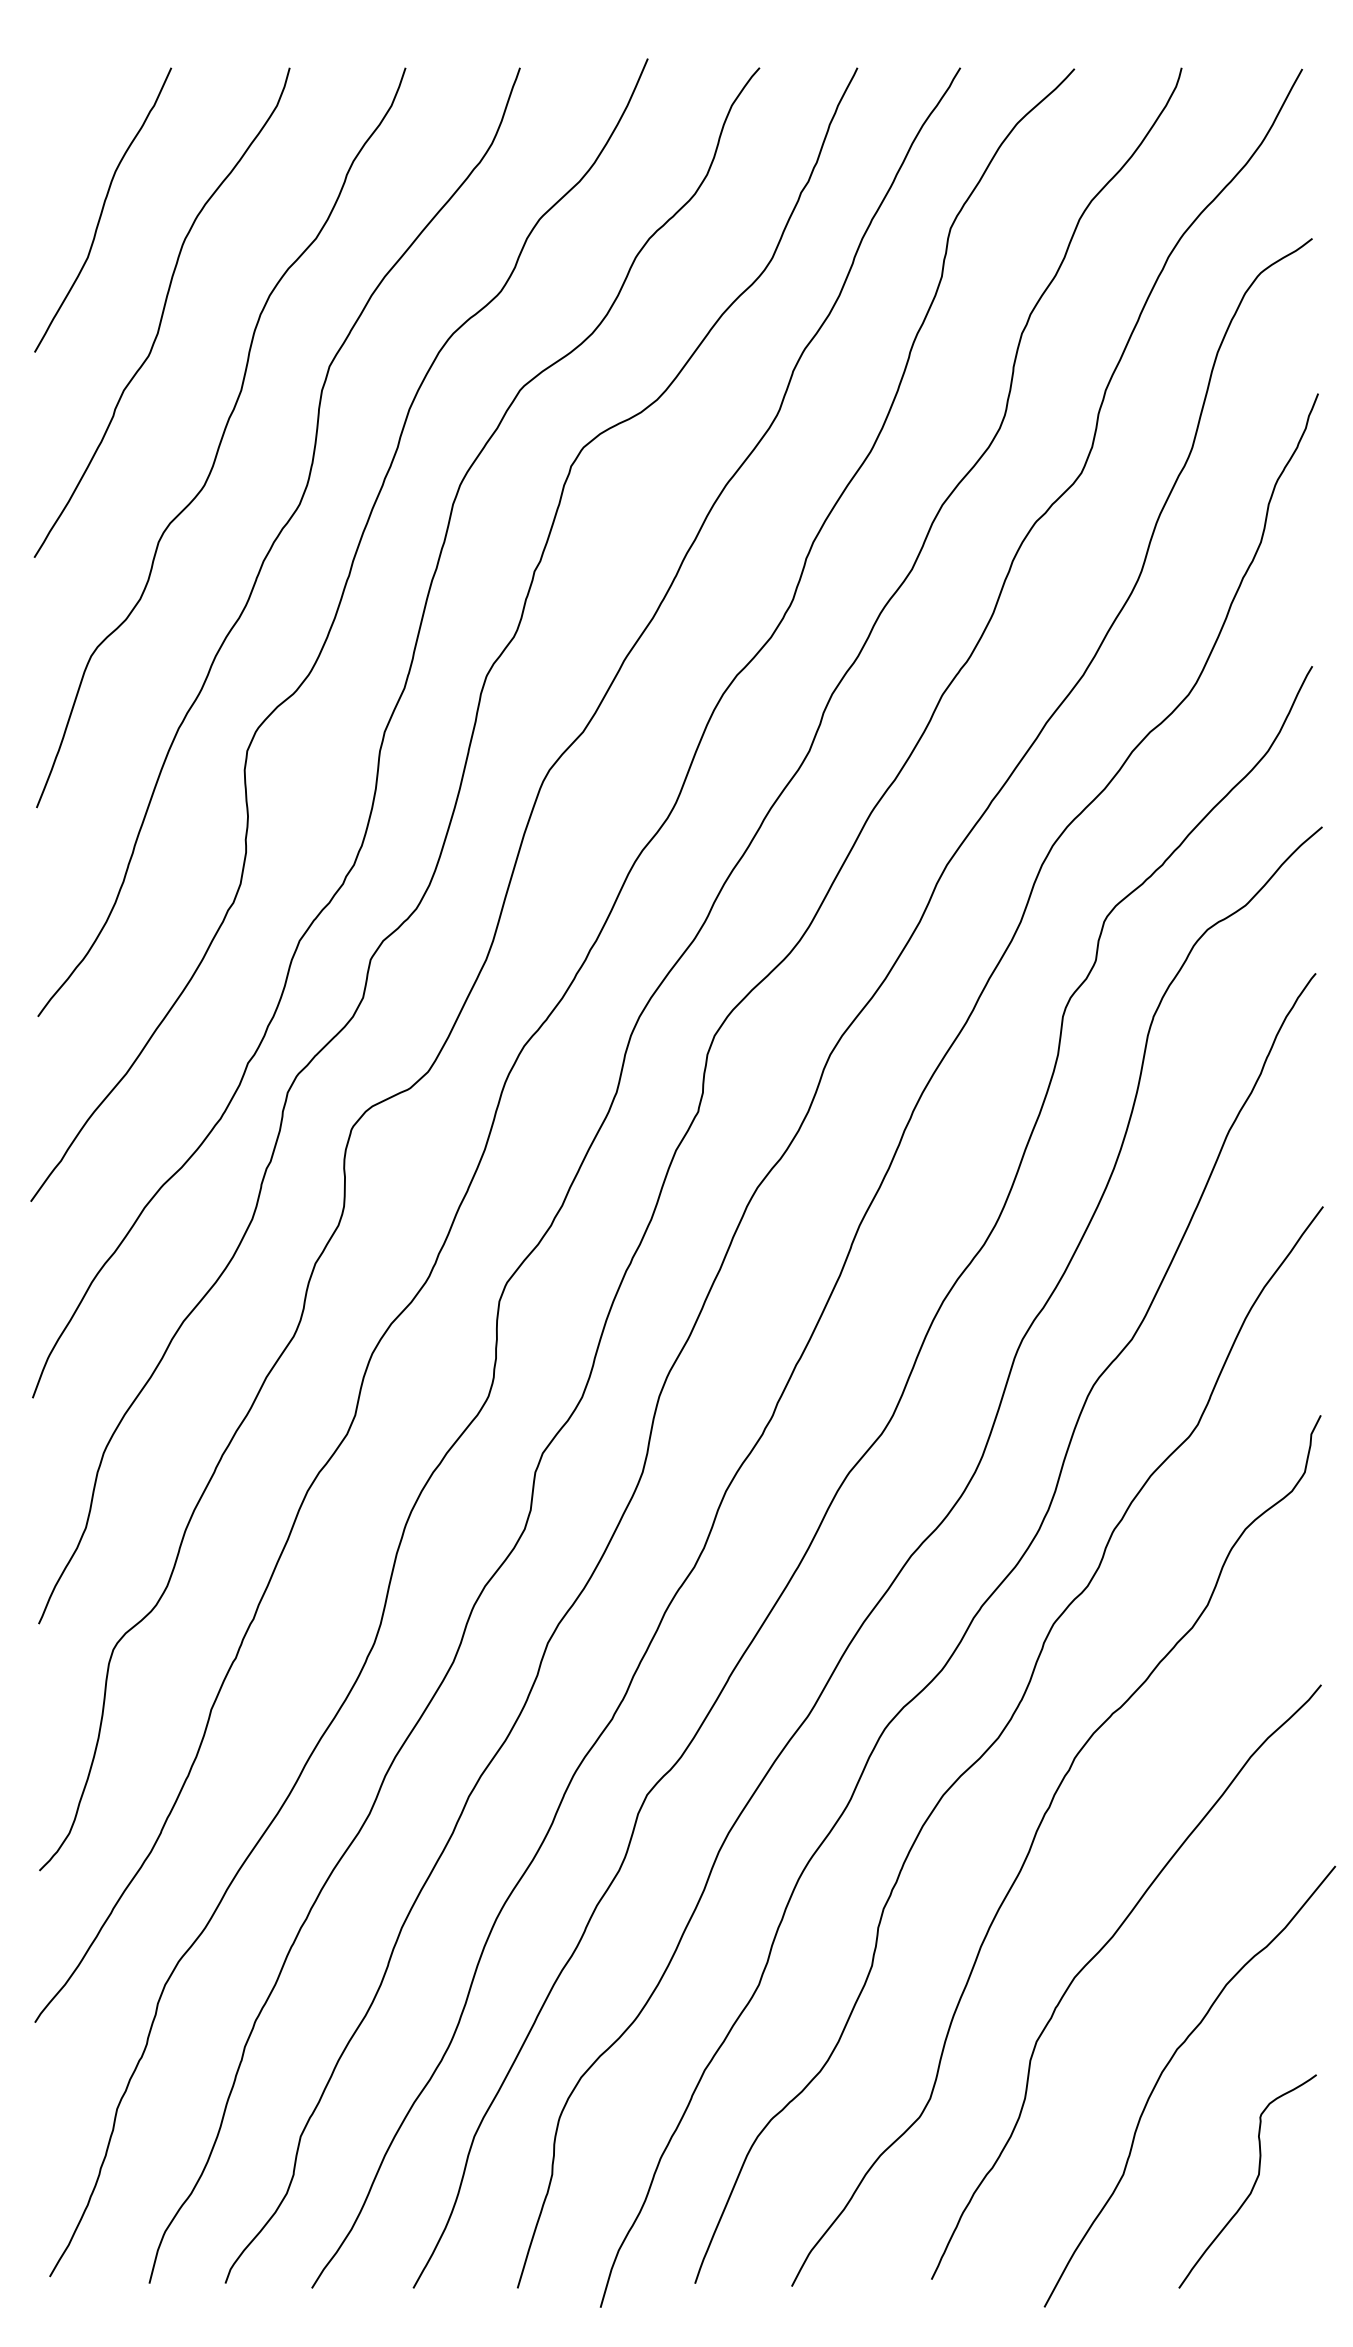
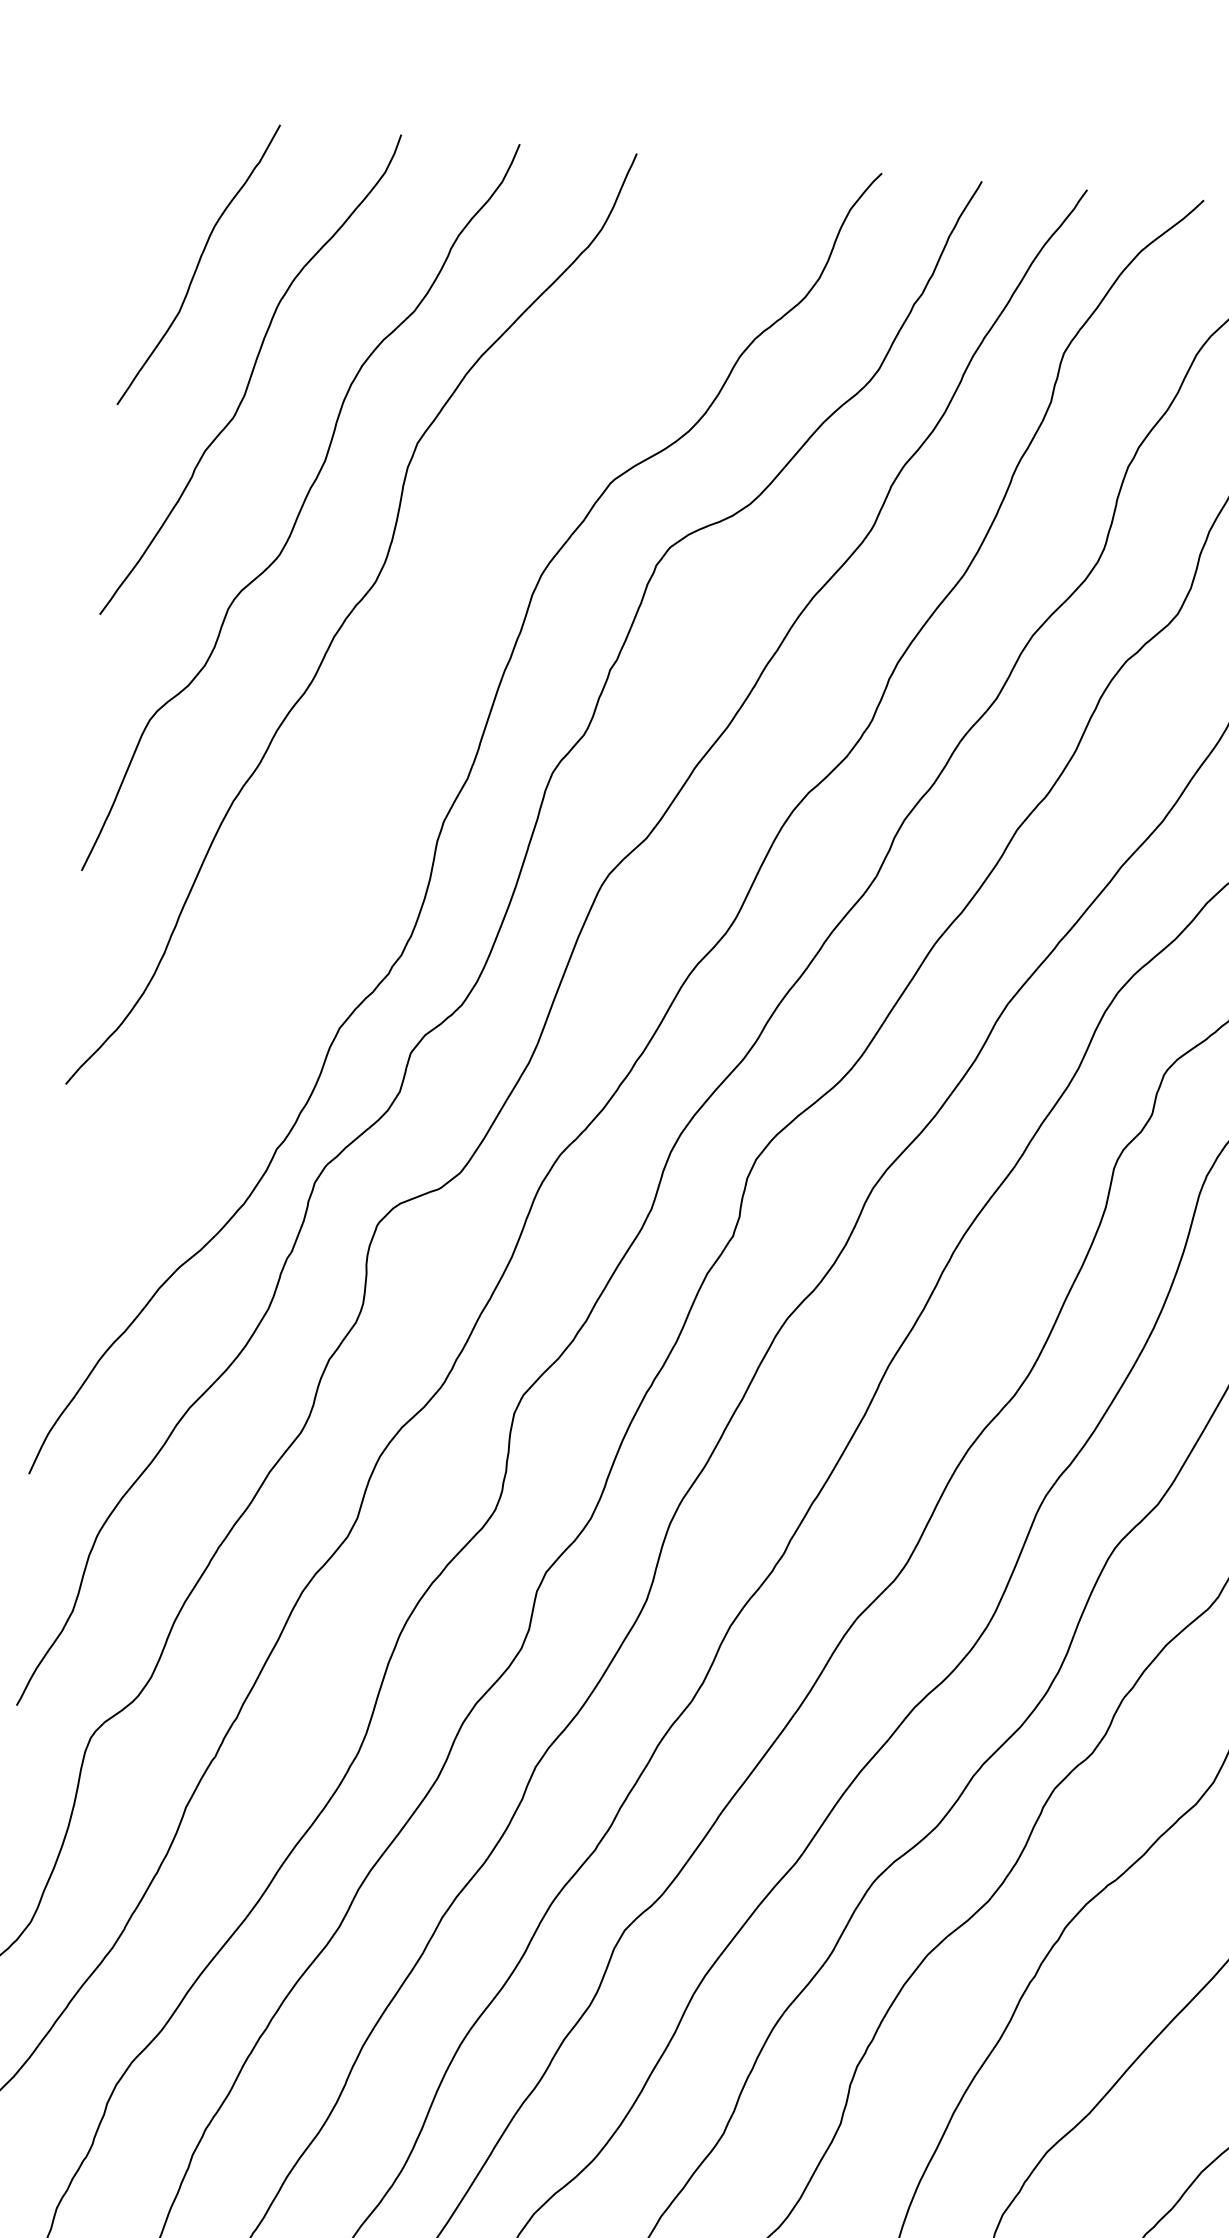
curve: (332, 627) -> (399, 710), removed

